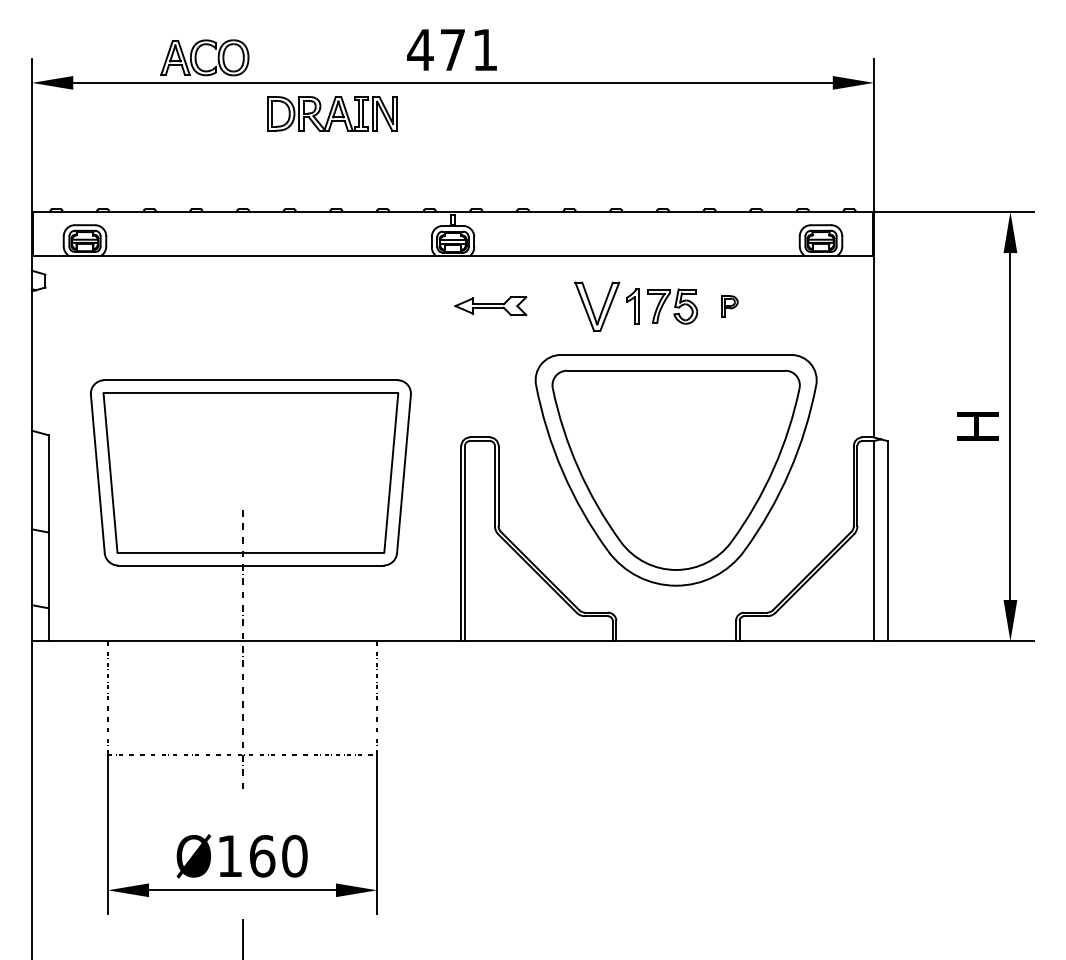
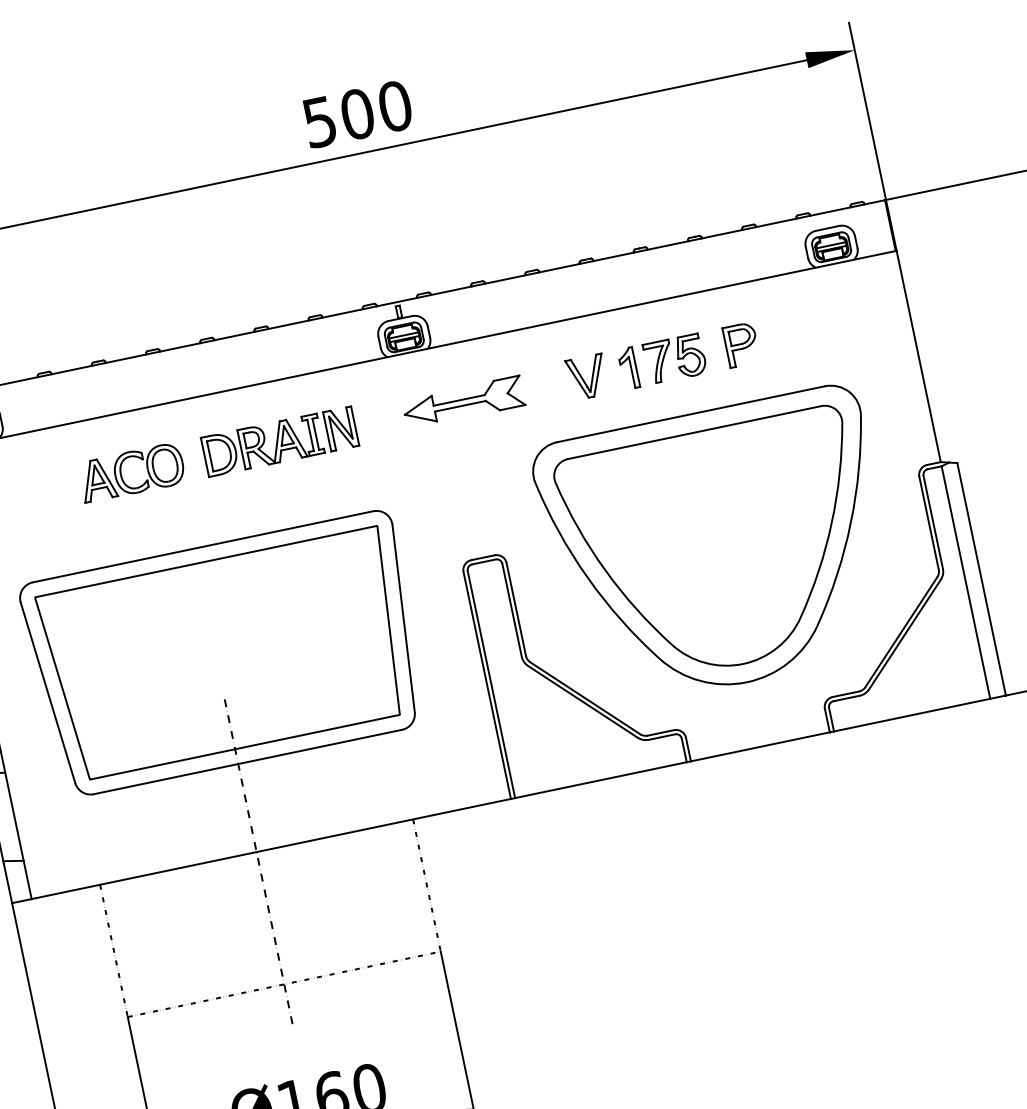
text: (452, 49) -> (356, 113), 471 -> 500
part: (196, 57) -> (121, 474), moved
part: (332, 113) -> (279, 441), moved
part: (490, 305) -> (463, 401), size x1.43
part: (596, 306) -> (586, 377), size x0.71
part: (729, 306) -> (741, 345), size x1.67

